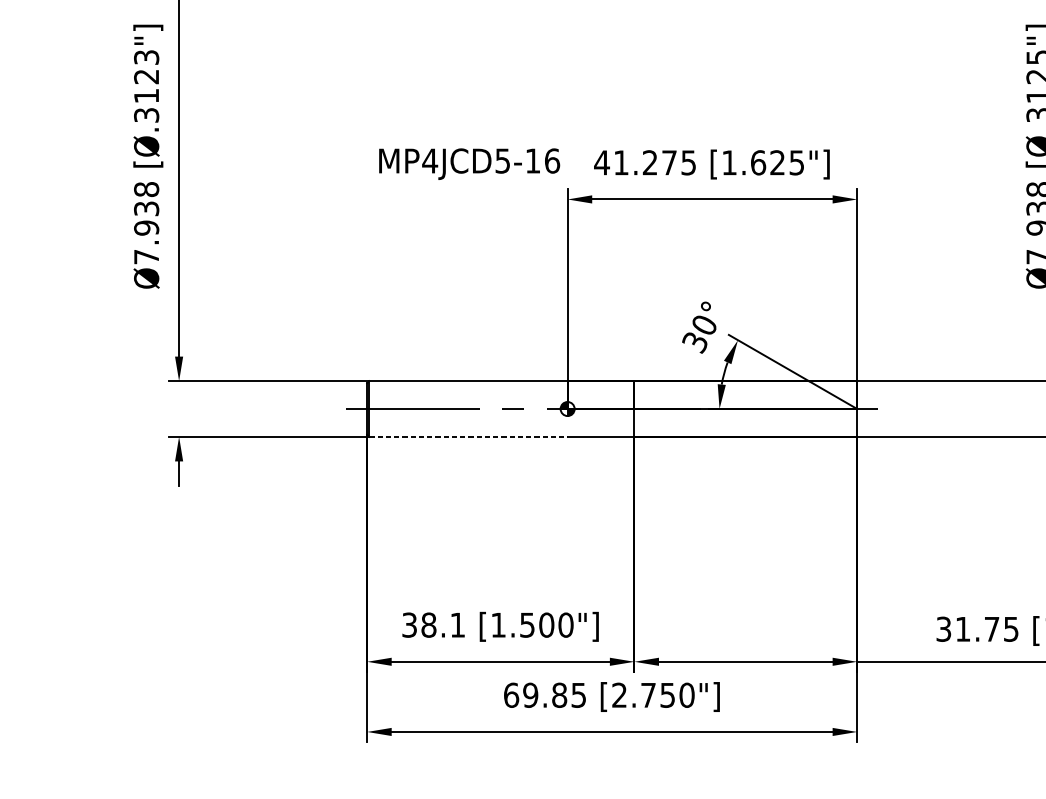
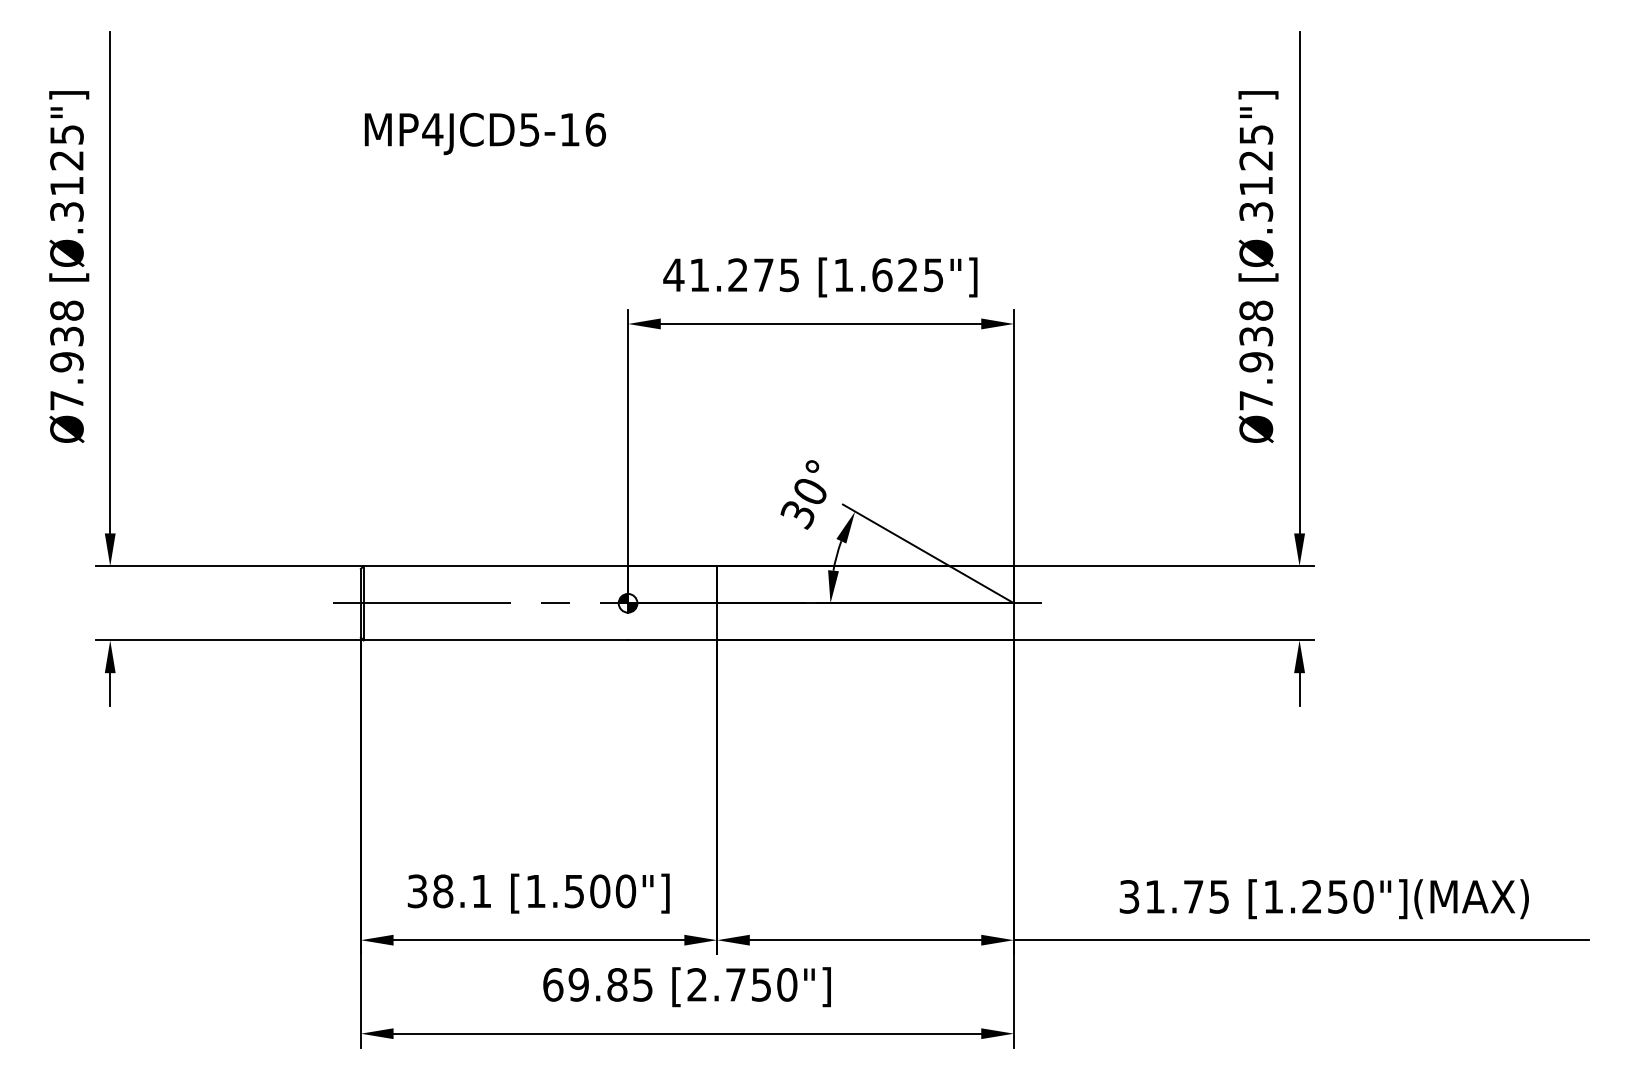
text: (146, 57) -> (66, 134), [Ø.3123"] -> [Ø.3125"]
text: (468, 163) -> (484, 133), moved
line: (468, 436) -> (496, 640), dashed -> solid

